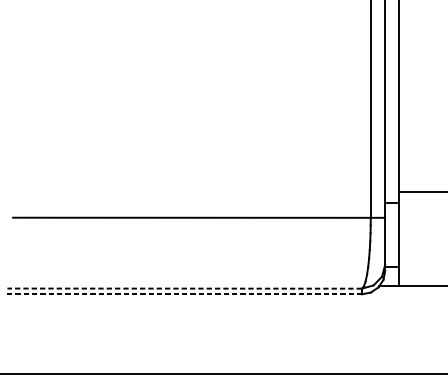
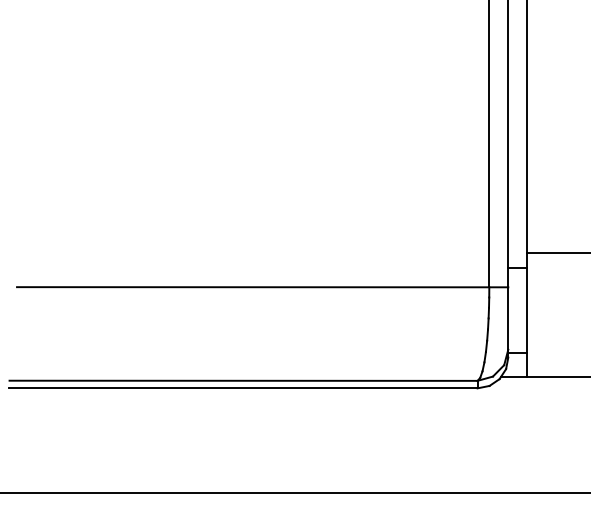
line: (184, 288) -> (243, 380), dashed -> solid
line: (184, 294) -> (243, 388), dashed -> solid

